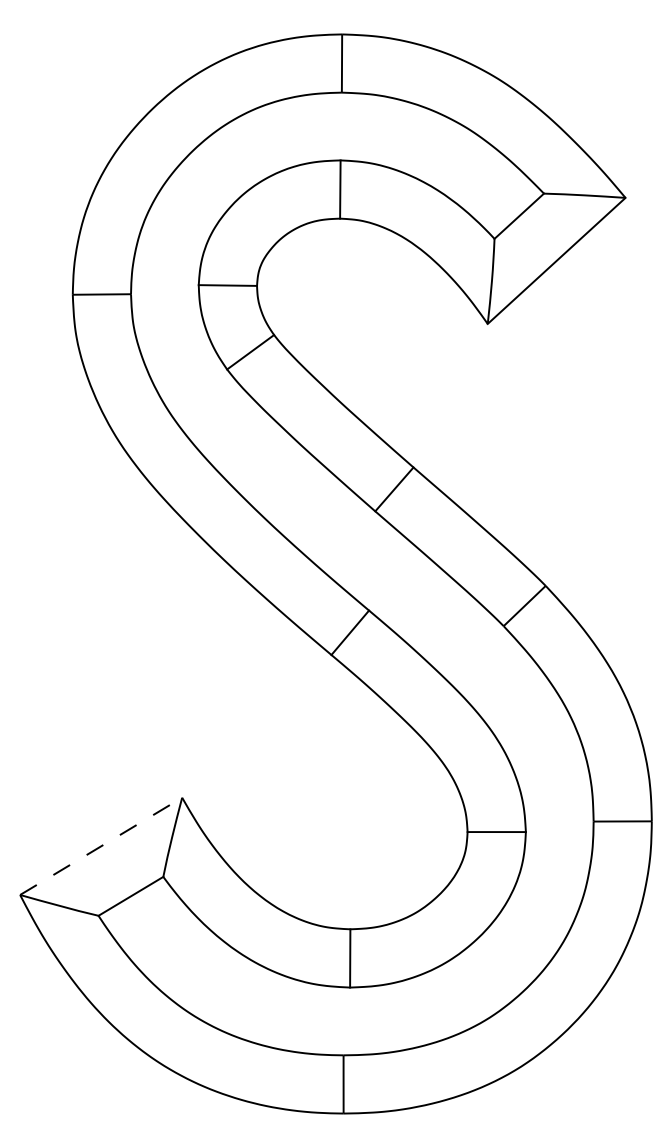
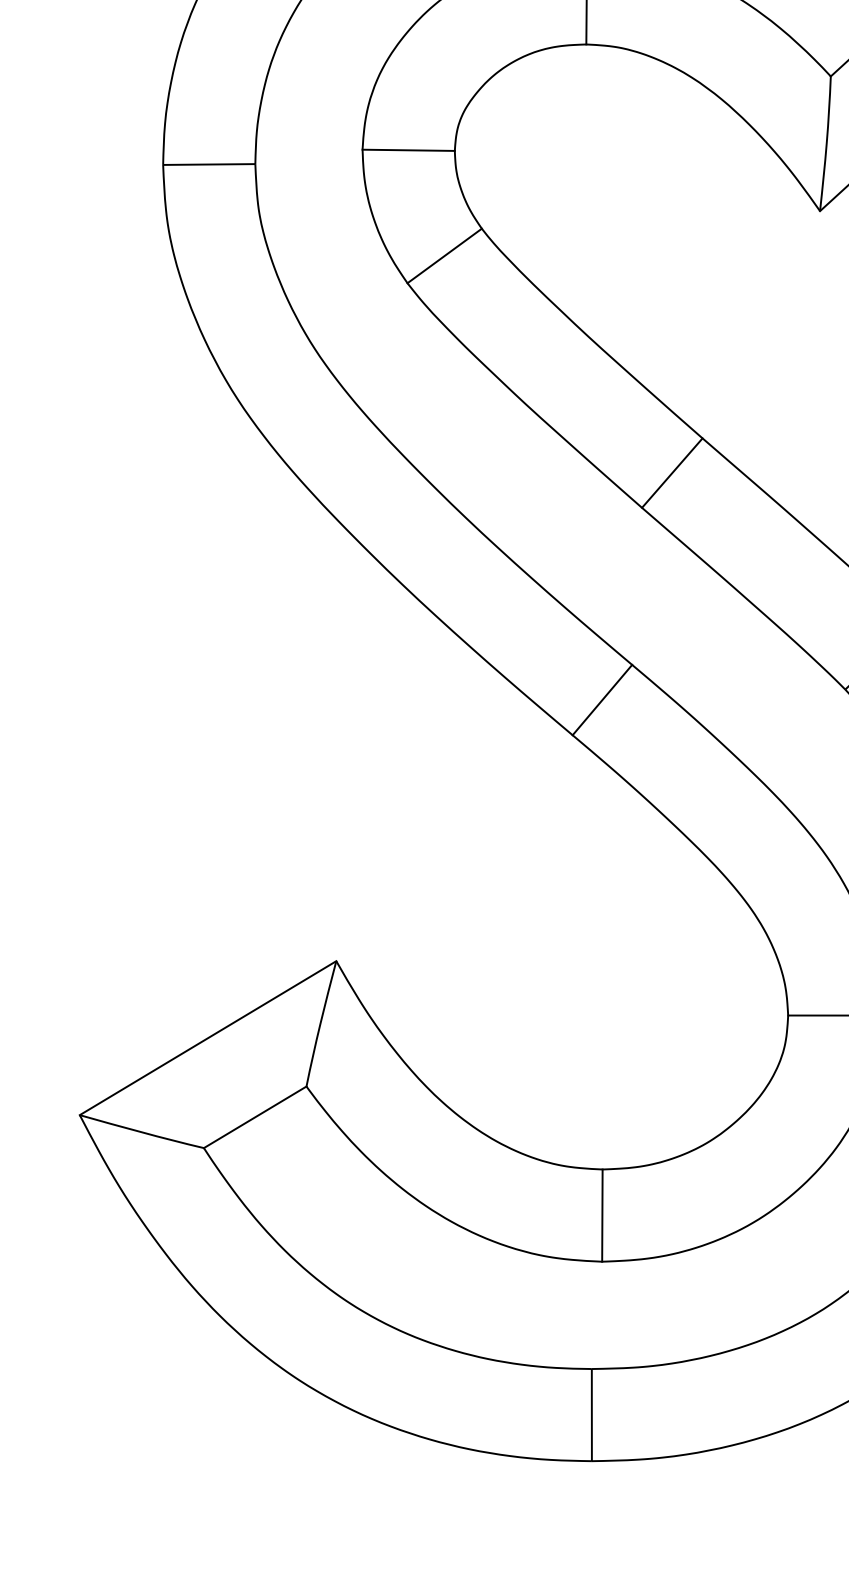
line: (101, 846) -> (208, 1038), dashed -> solid

